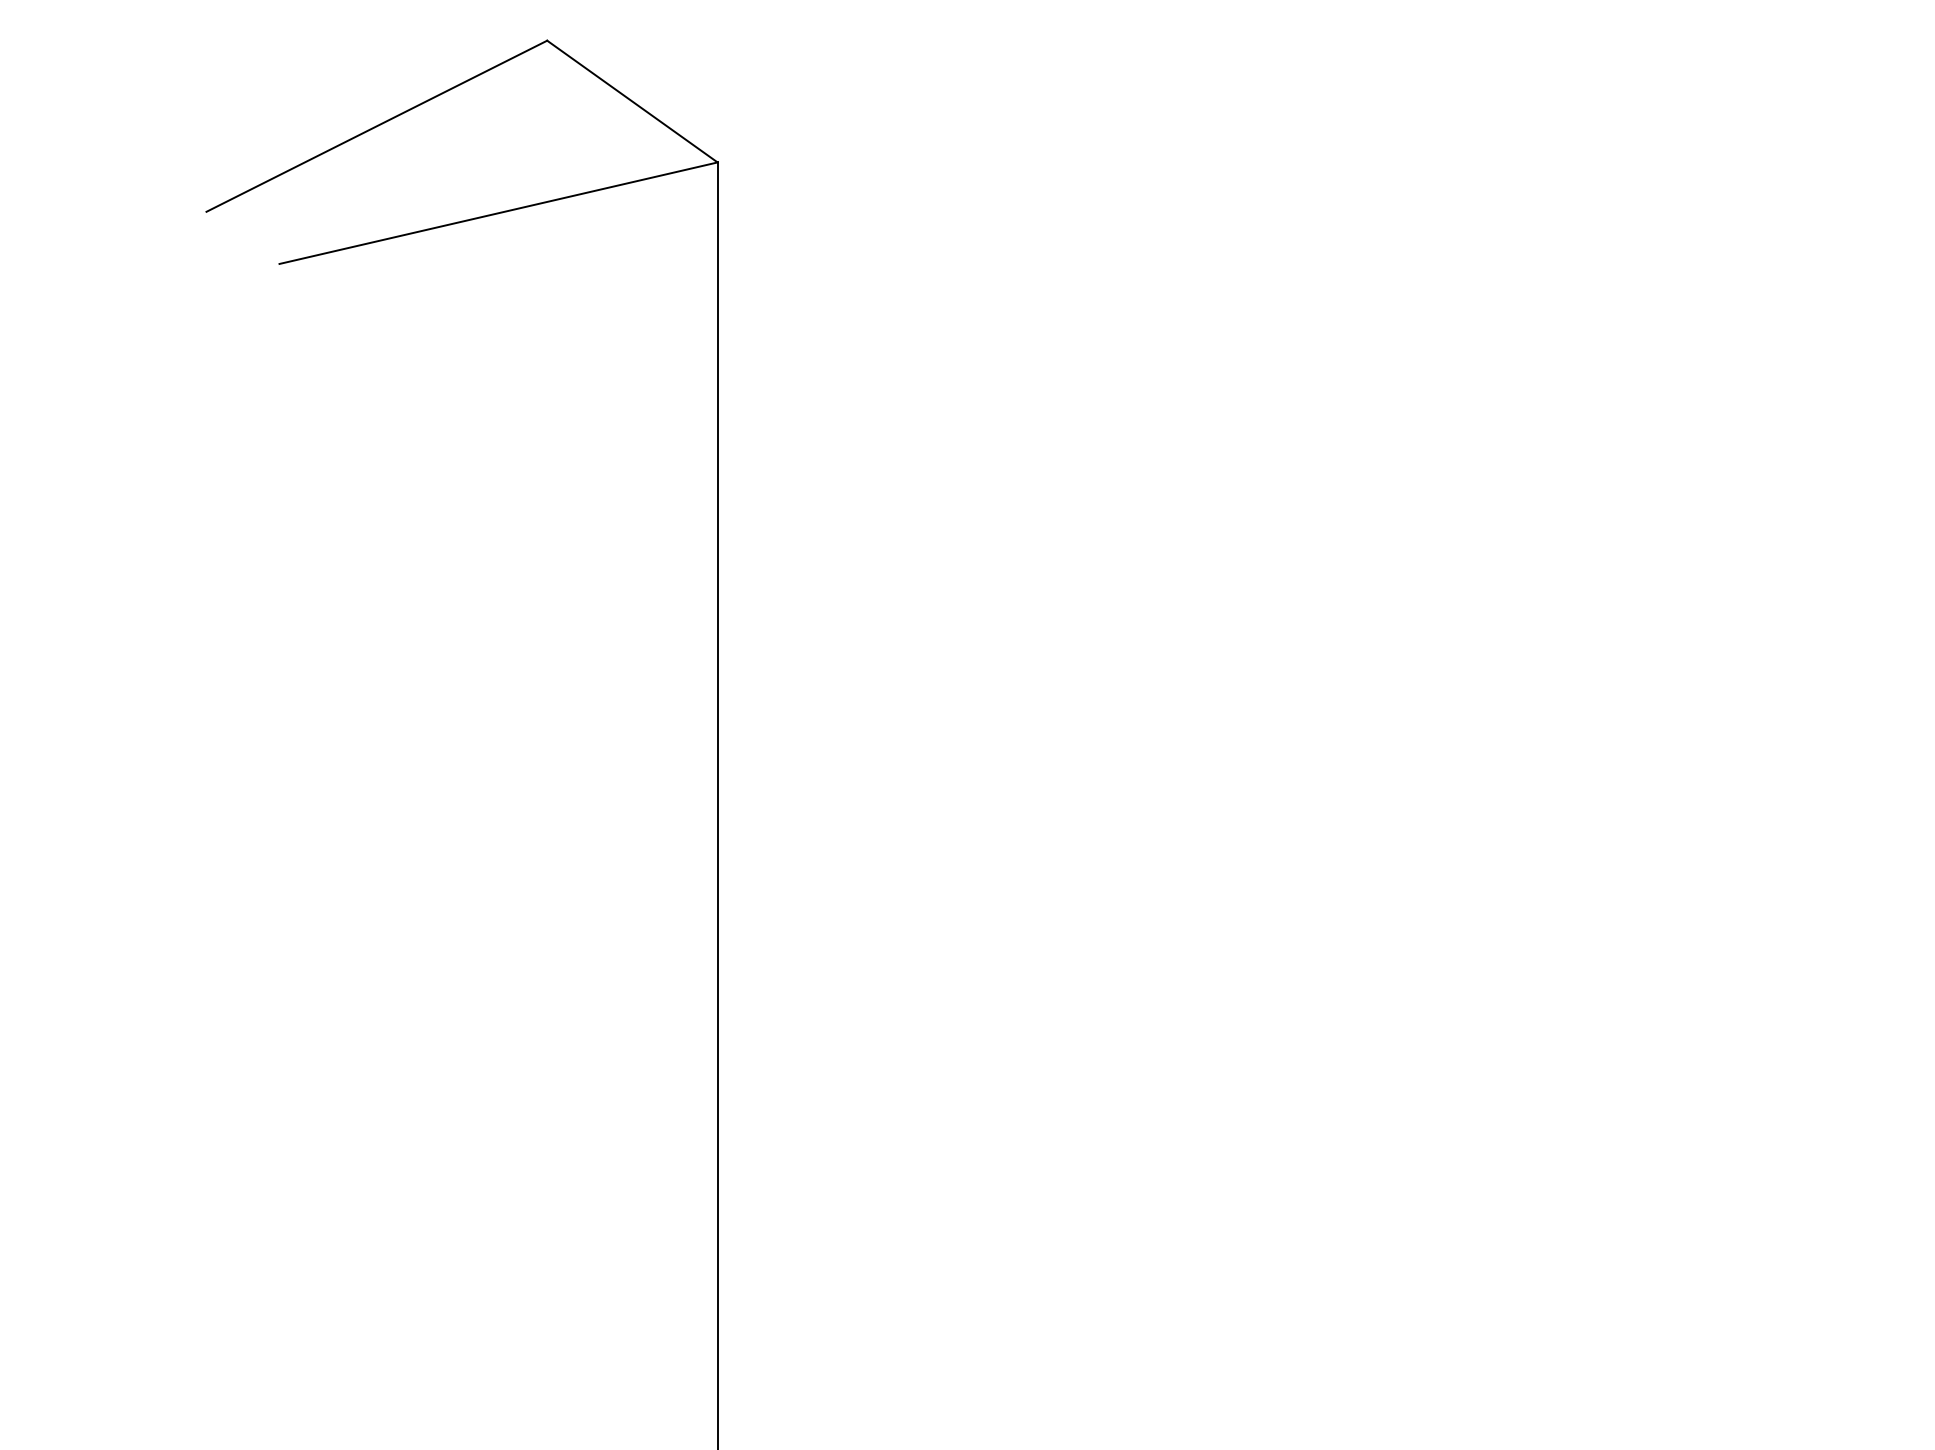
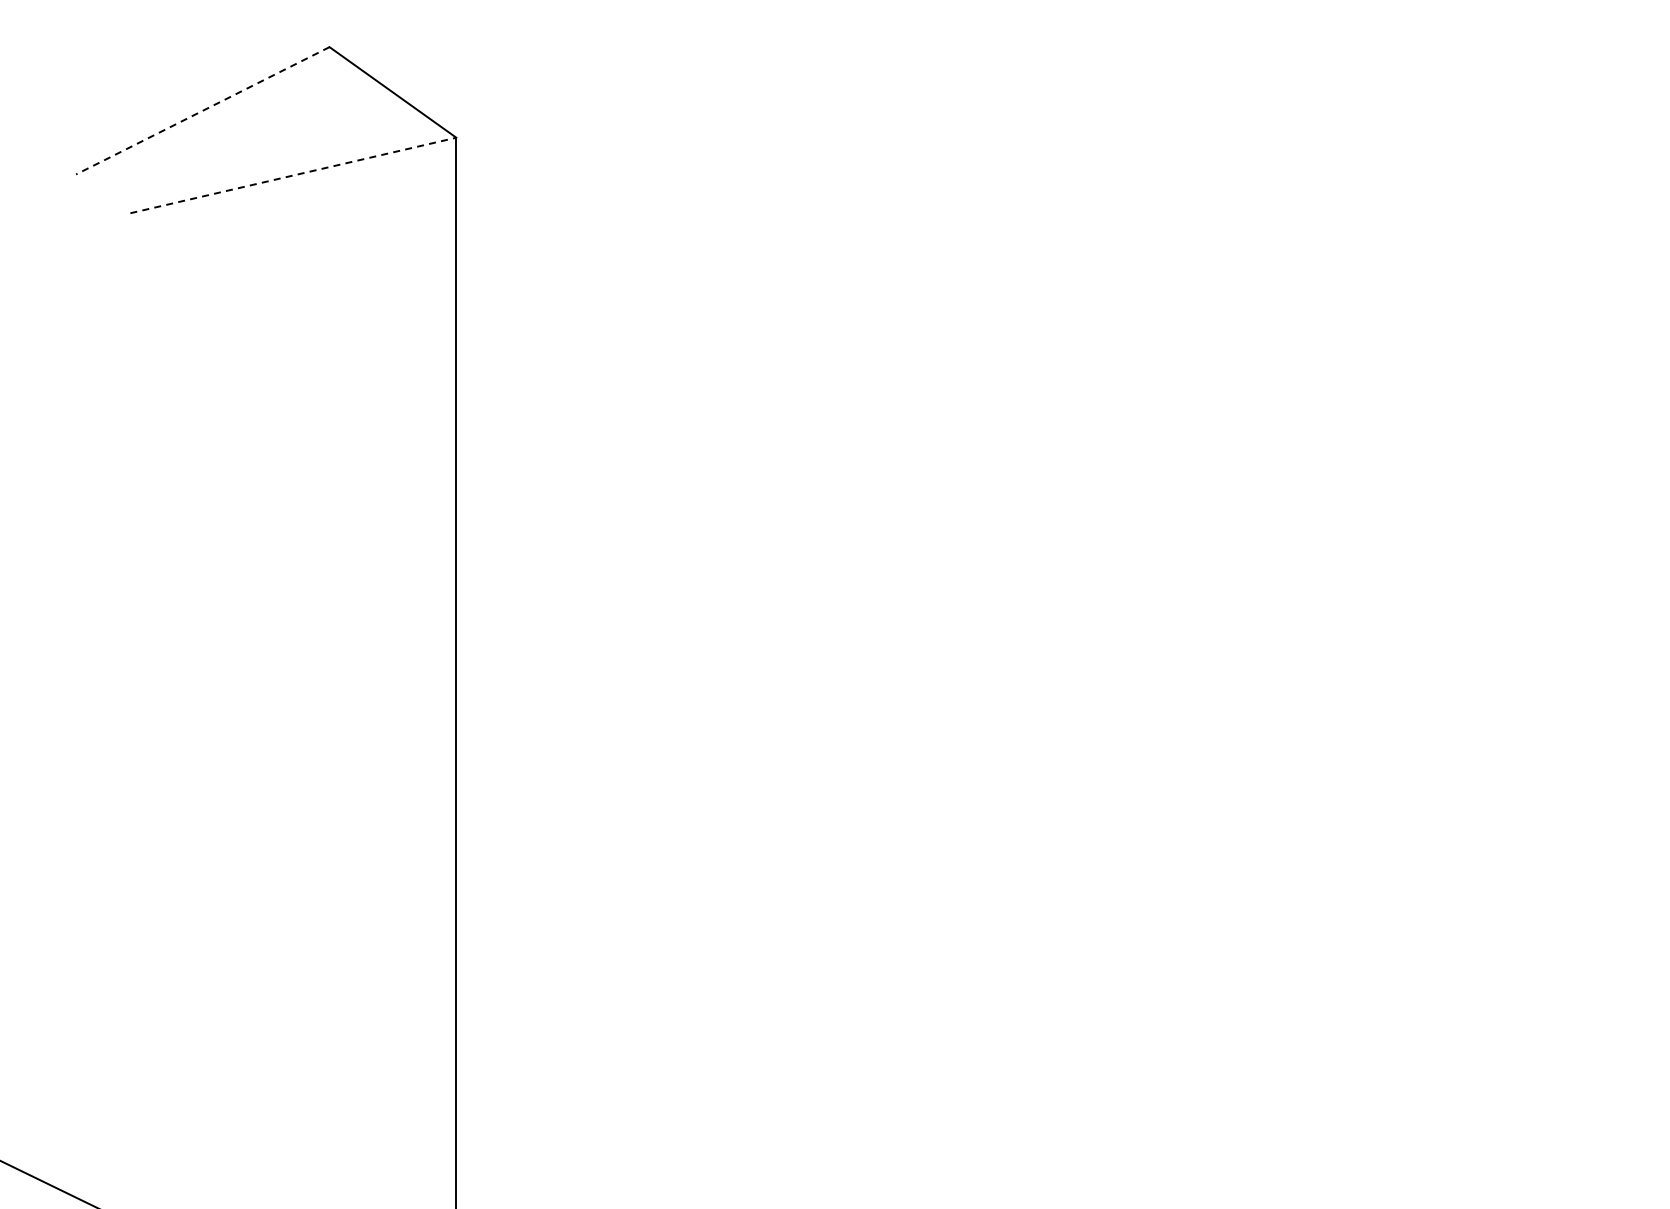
line: (376, 125) -> (202, 110), solid -> dashed
line: (498, 213) -> (293, 175), solid -> dashed

